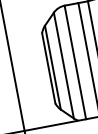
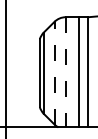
line: (75, 62) -> (65, 72), solid -> dashed
line: (63, 64) -> (54, 72), solid -> dashed

